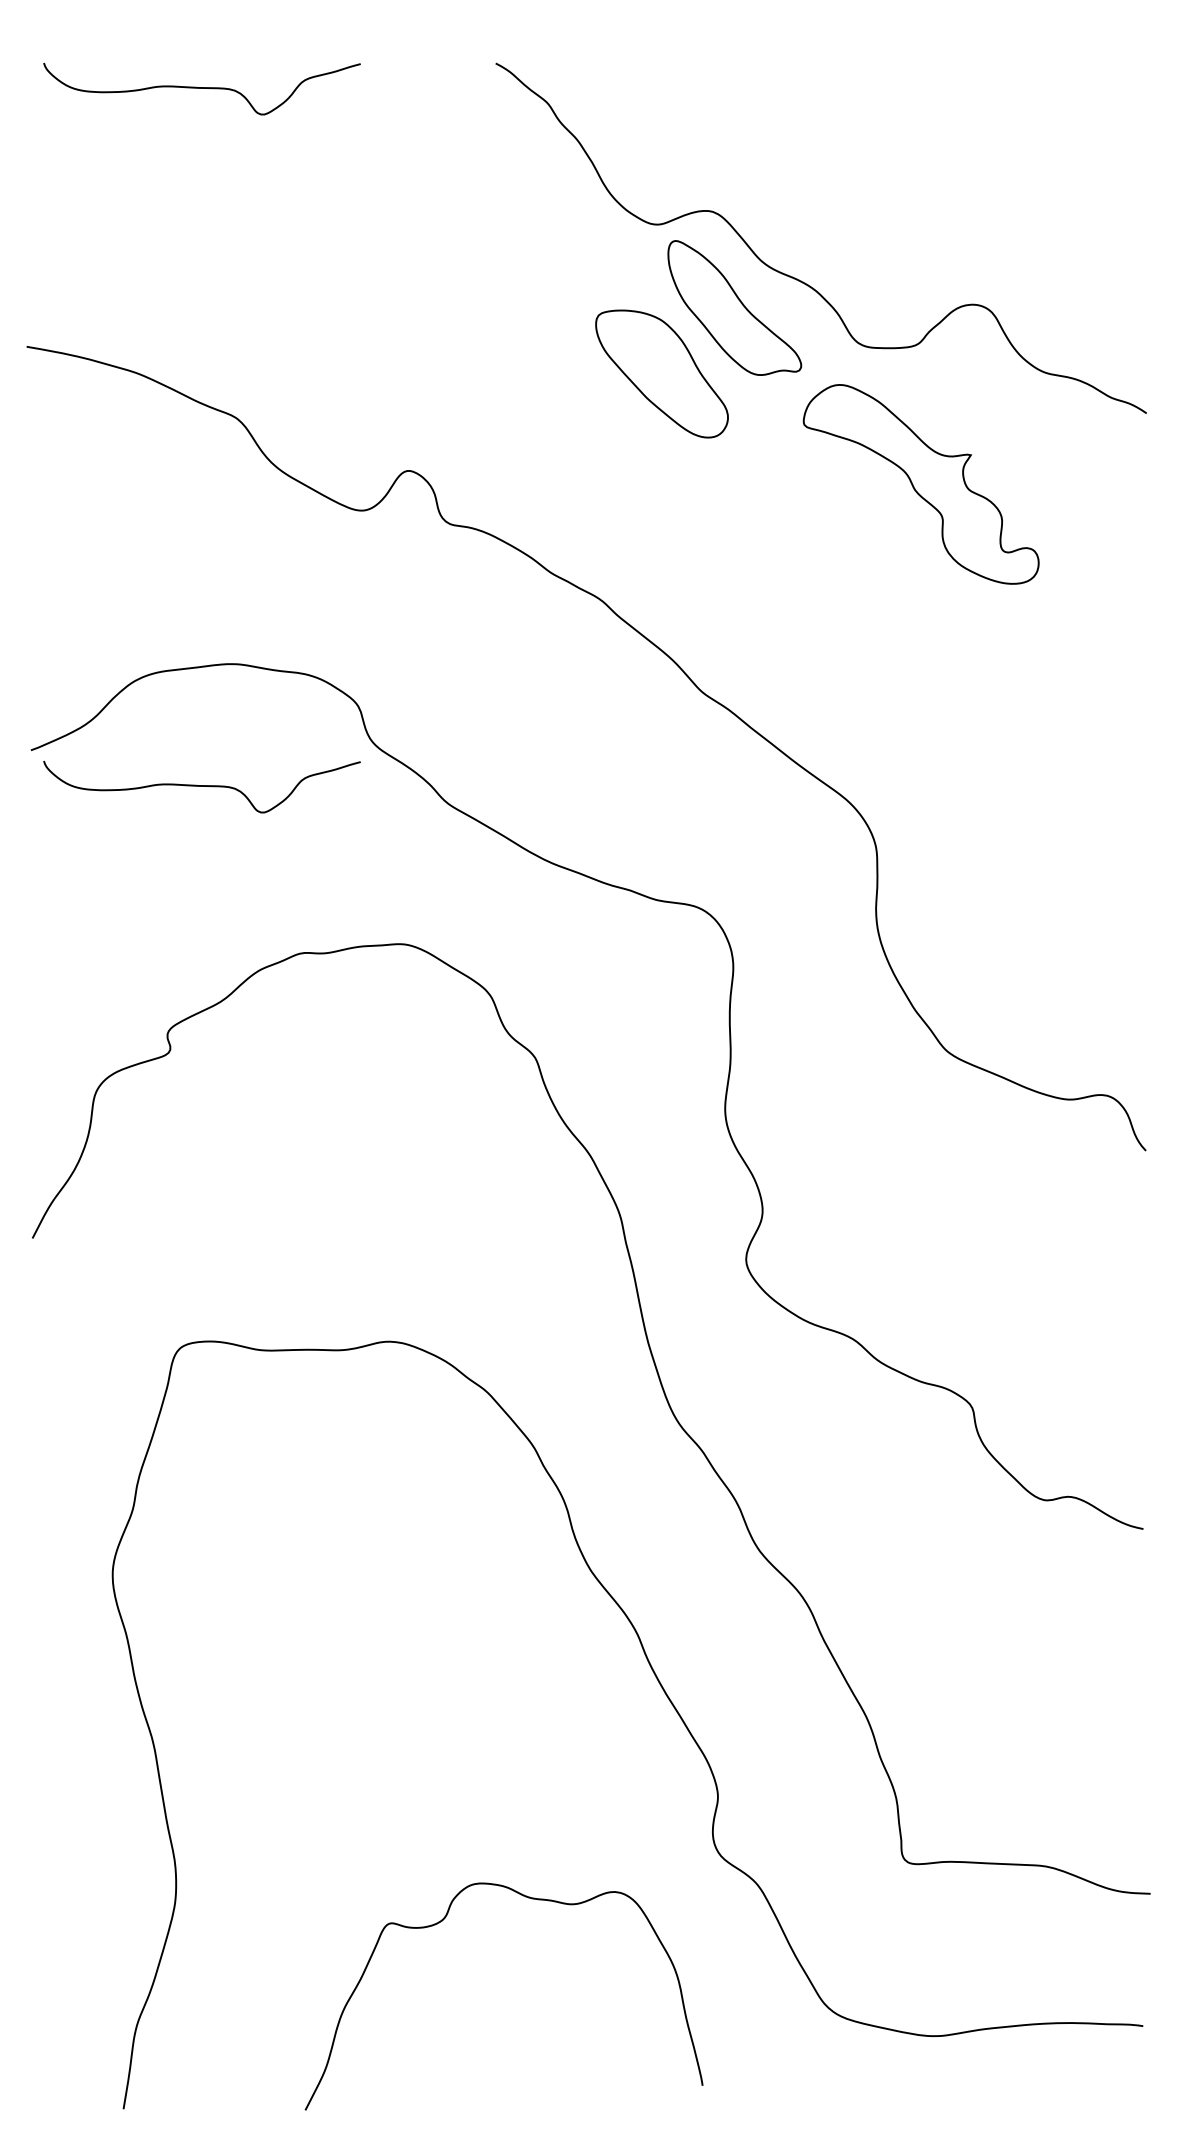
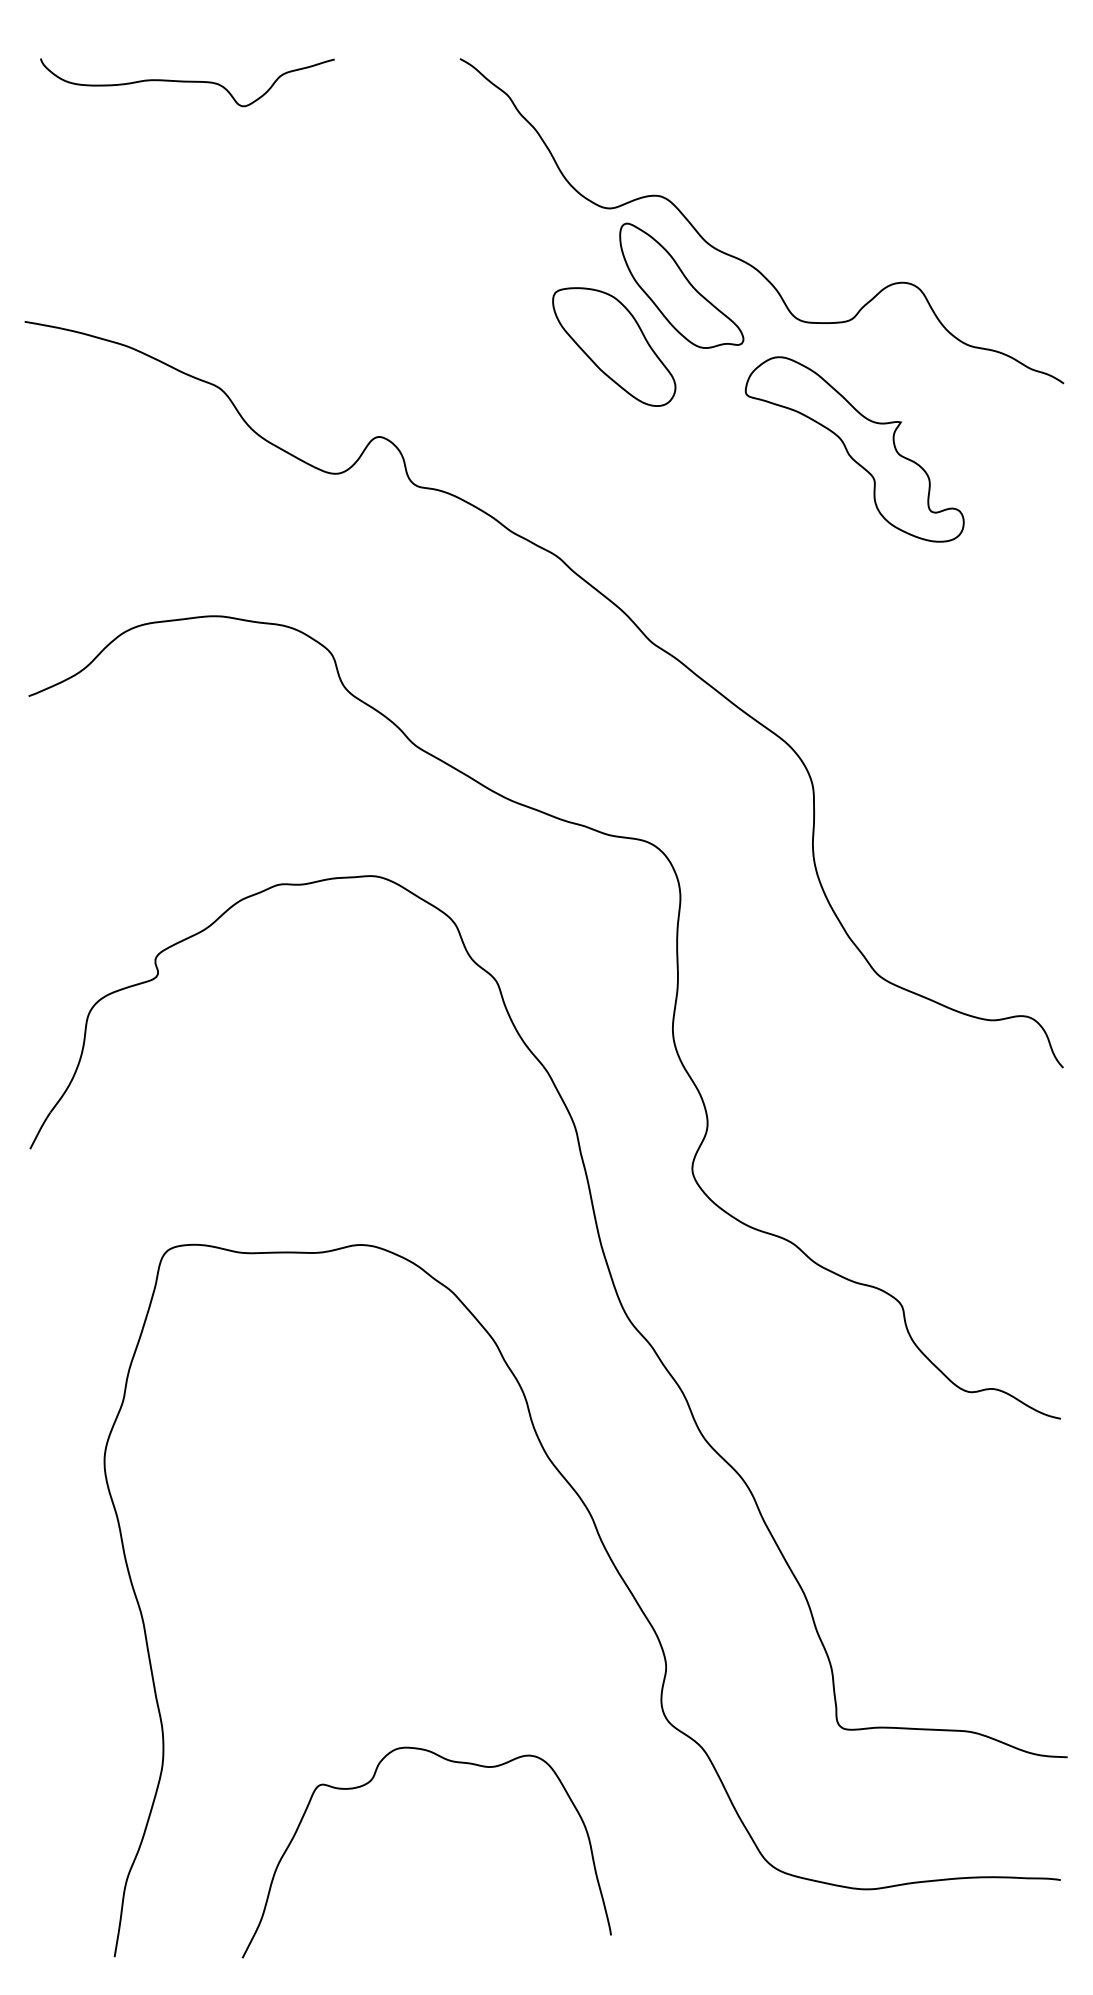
curve: (201, 786) -> (186, 729), removed
curve: (441, 1922) -> (368, 1783), moved

